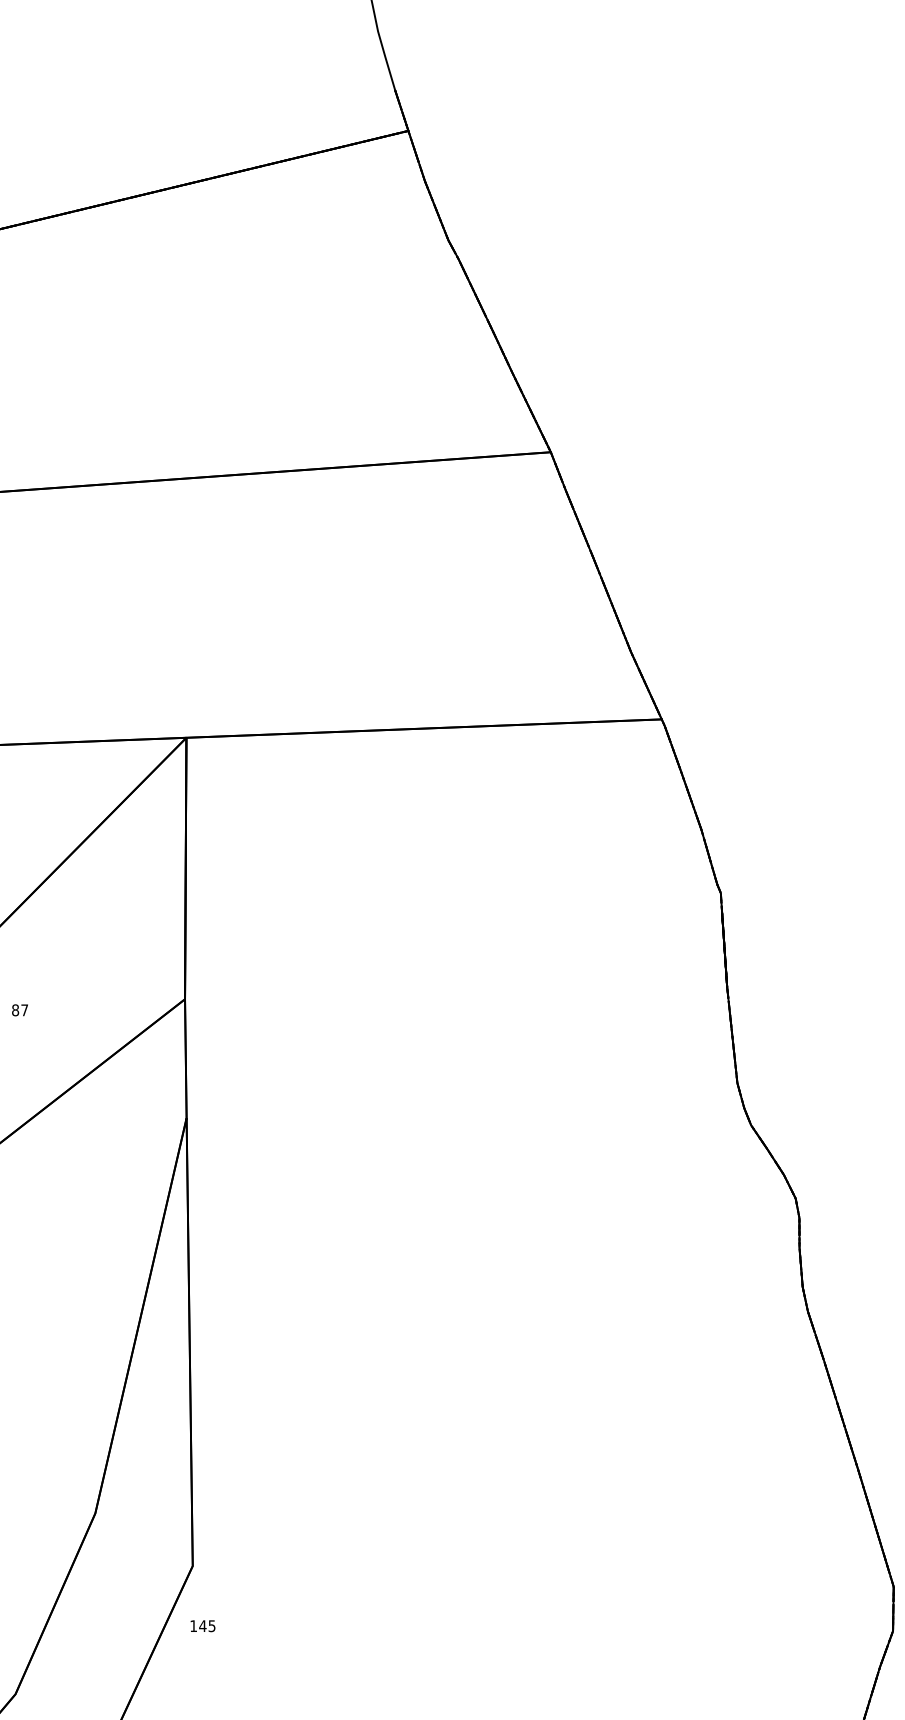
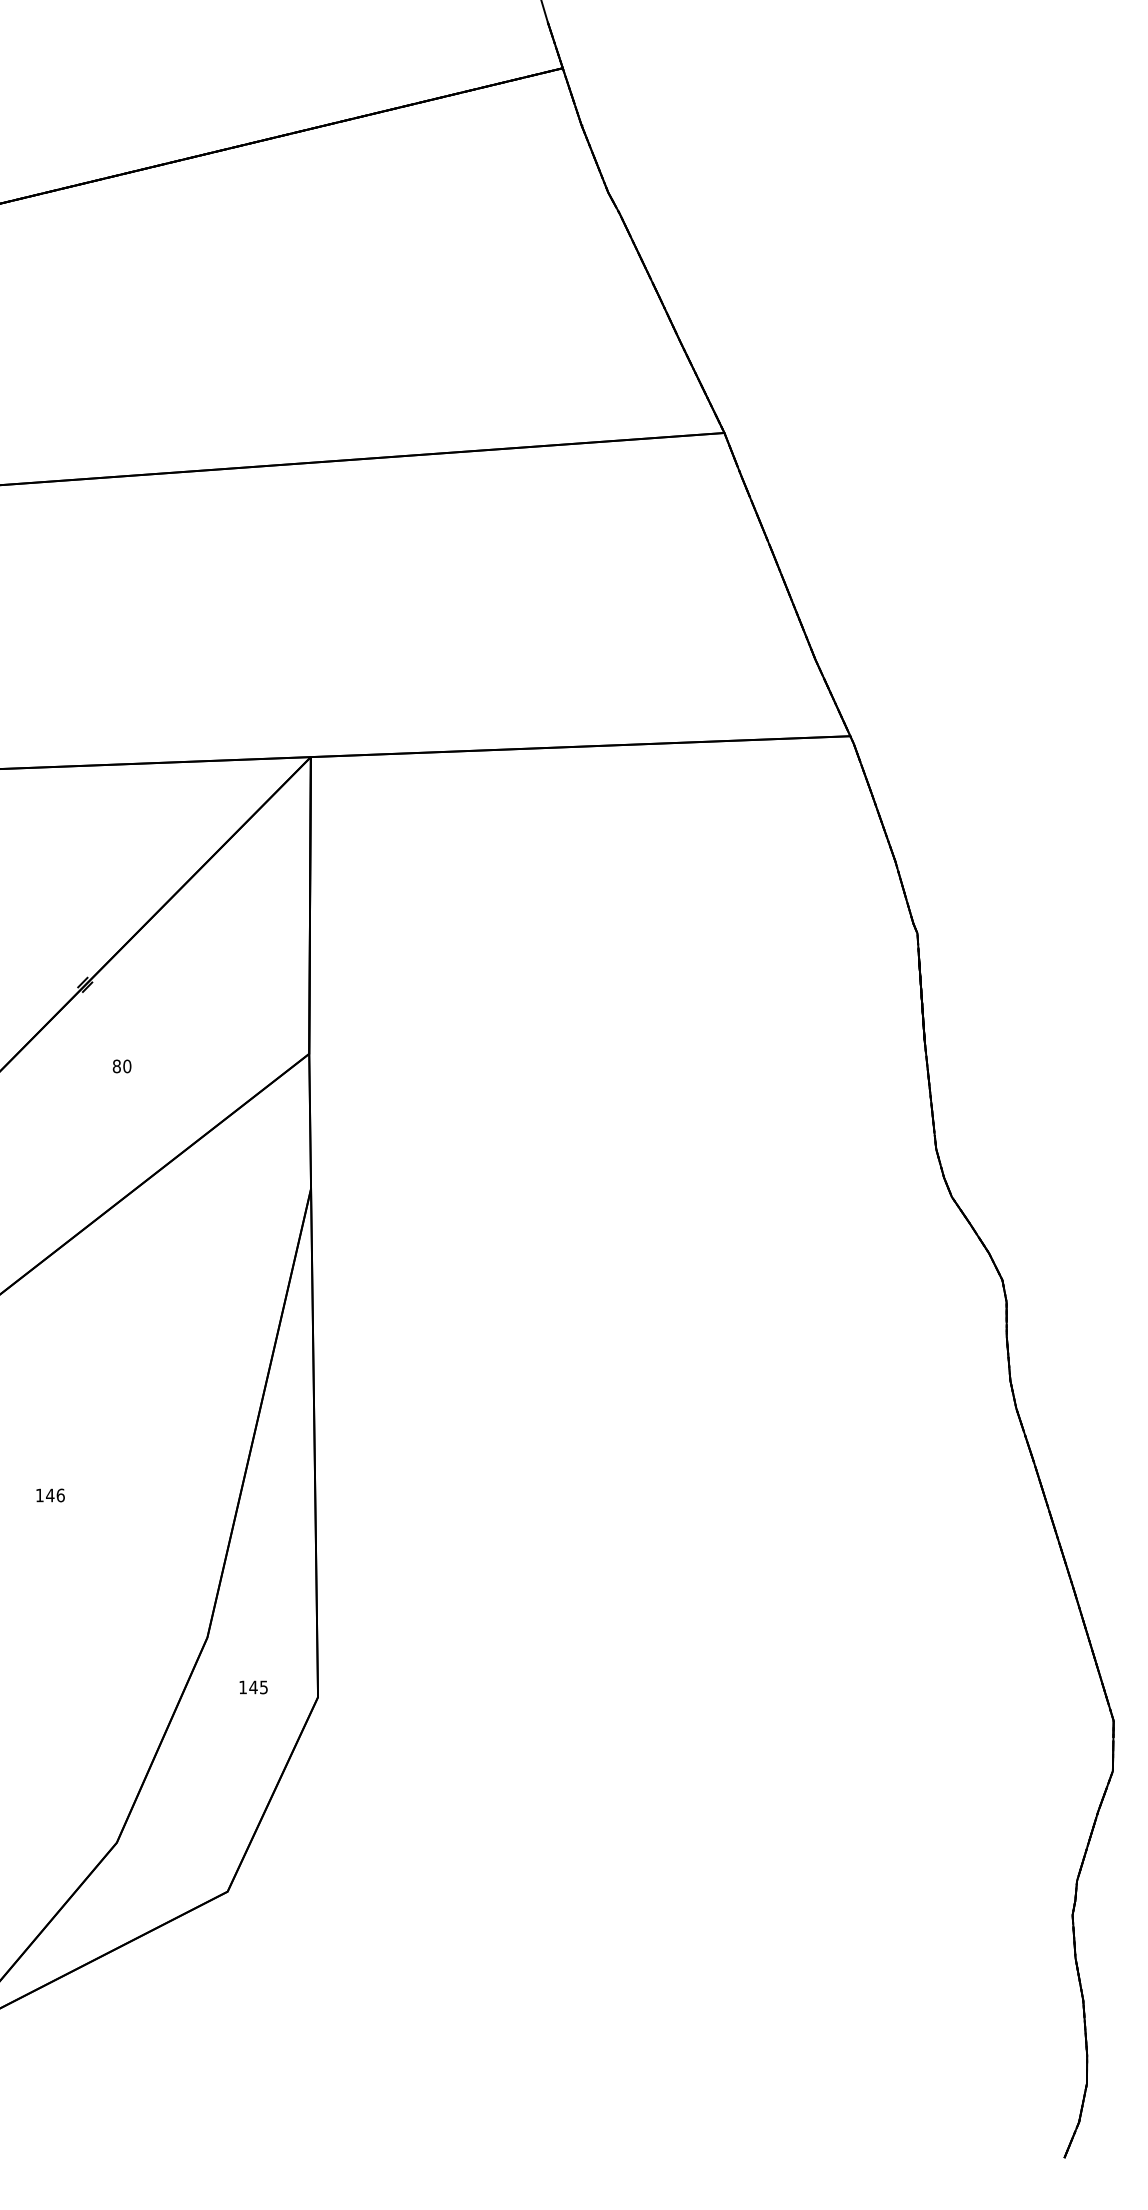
text: (24, 1010) -> (127, 1066), 87 -> 80
text: (202, 1626) -> (253, 1687), moved

